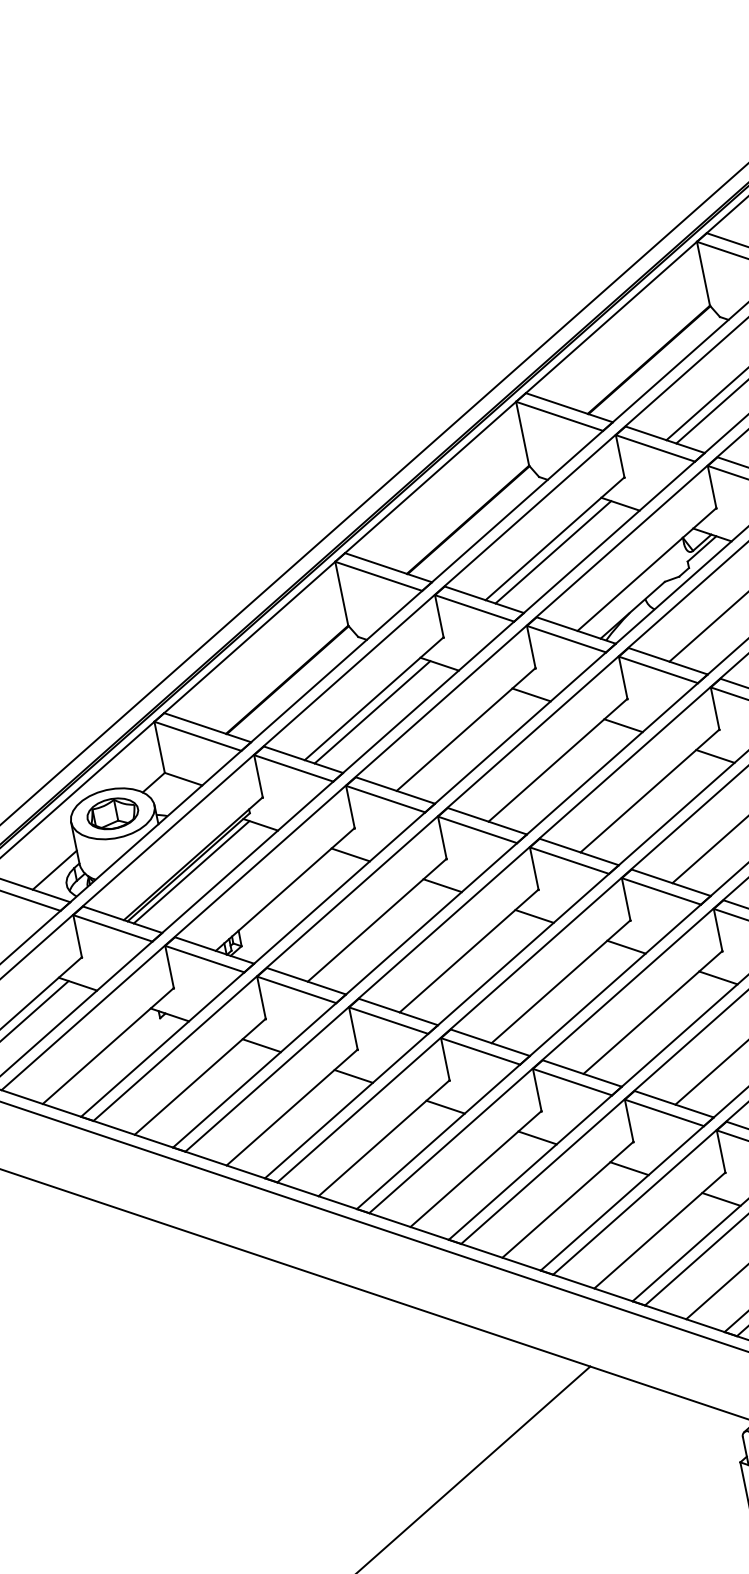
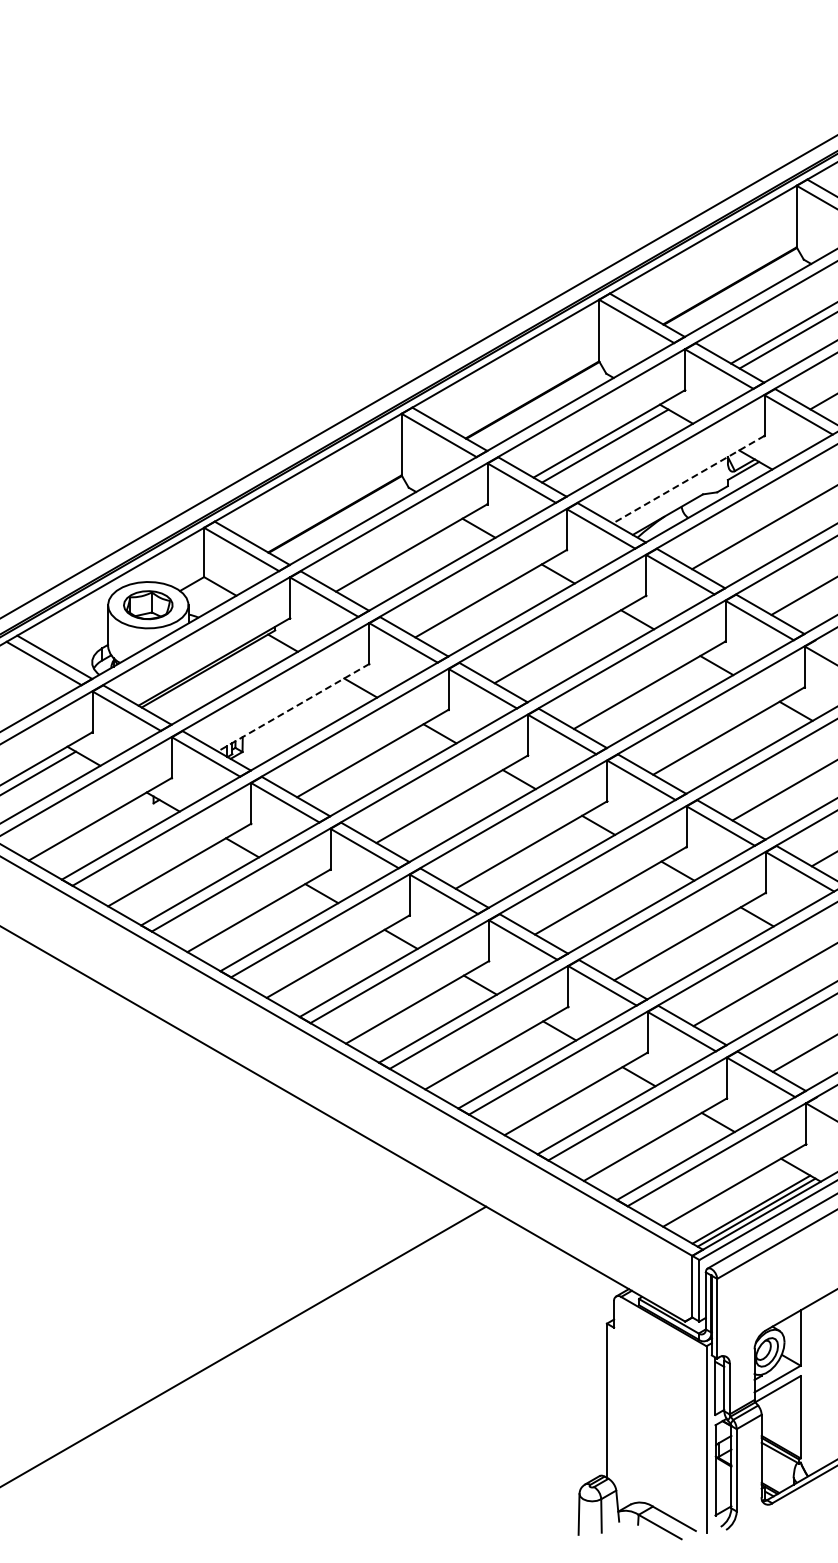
line: (646, 569) -> (688, 479), solid -> dashed
line: (372, 711) -> (407, 559), removed
line: (54, 870) -> (83, 646), removed
line: (191, 871) -> (210, 673), removed
line: (285, 889) -> (293, 707), solid -> dashed

